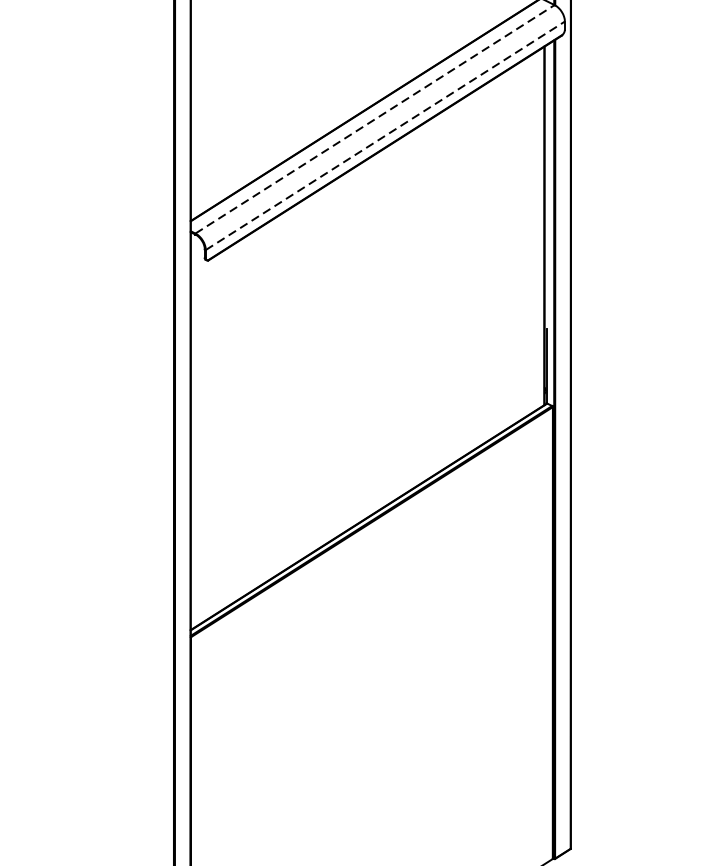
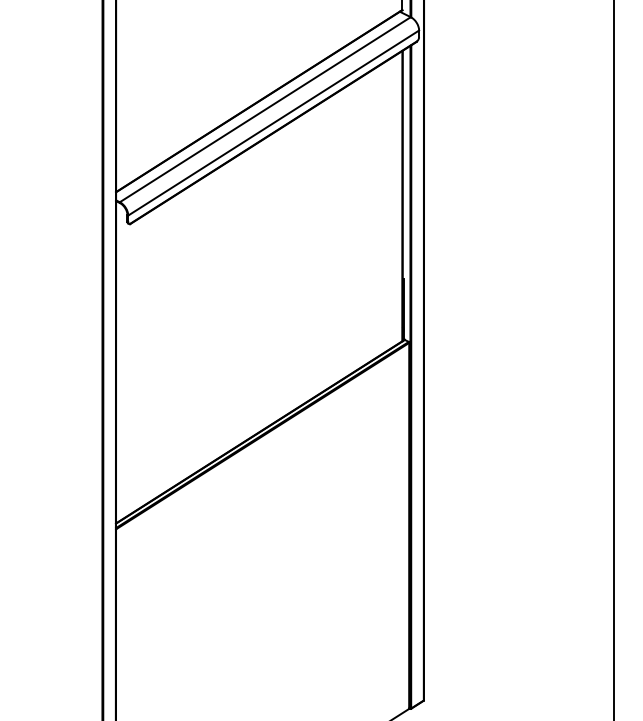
line: (375, 119) -> (265, 109), dashed -> solid
line: (386, 135) -> (274, 122), dashed -> solid

